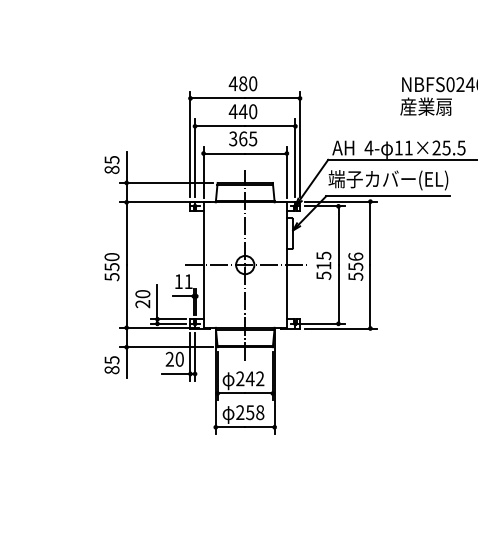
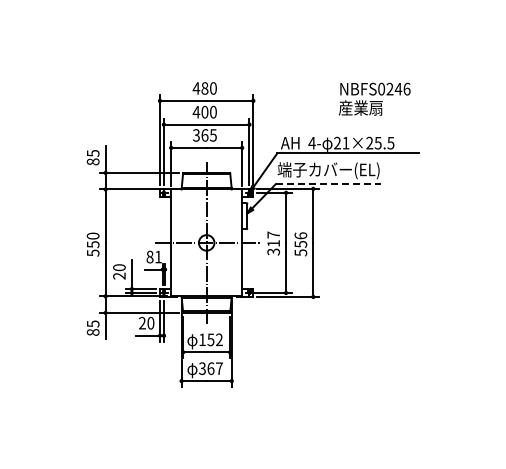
text: (242, 110) -> (204, 111), 440 -> 400
text: (398, 147) -> (337, 142), 11×25.5 -> 21×25.5
line: (388, 196) -> (328, 184), solid -> dashed
text: (323, 265) -> (273, 243), 515 -> 317
text: (178, 281) -> (149, 256), 11 -> 81
text: (245, 378) -> (206, 339), 242 -> 152
text: (249, 412) -> (210, 368), 258 -> 367

